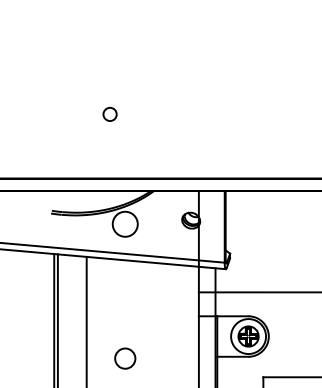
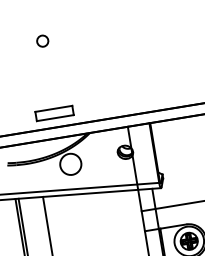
circle: (109, 113) -> (42, 40), moved
part: (115, 161) -> (54, 113), added

